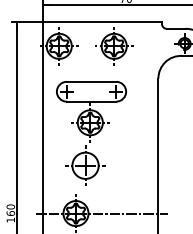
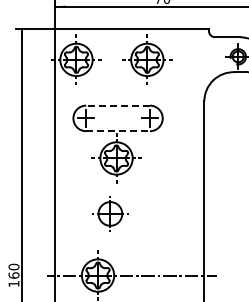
line: (91, 81) -> (118, 105), solid -> dashed
line: (91, 101) -> (118, 131), solid -> dashed
part: (85, 165) -> (110, 213), size x0.7

